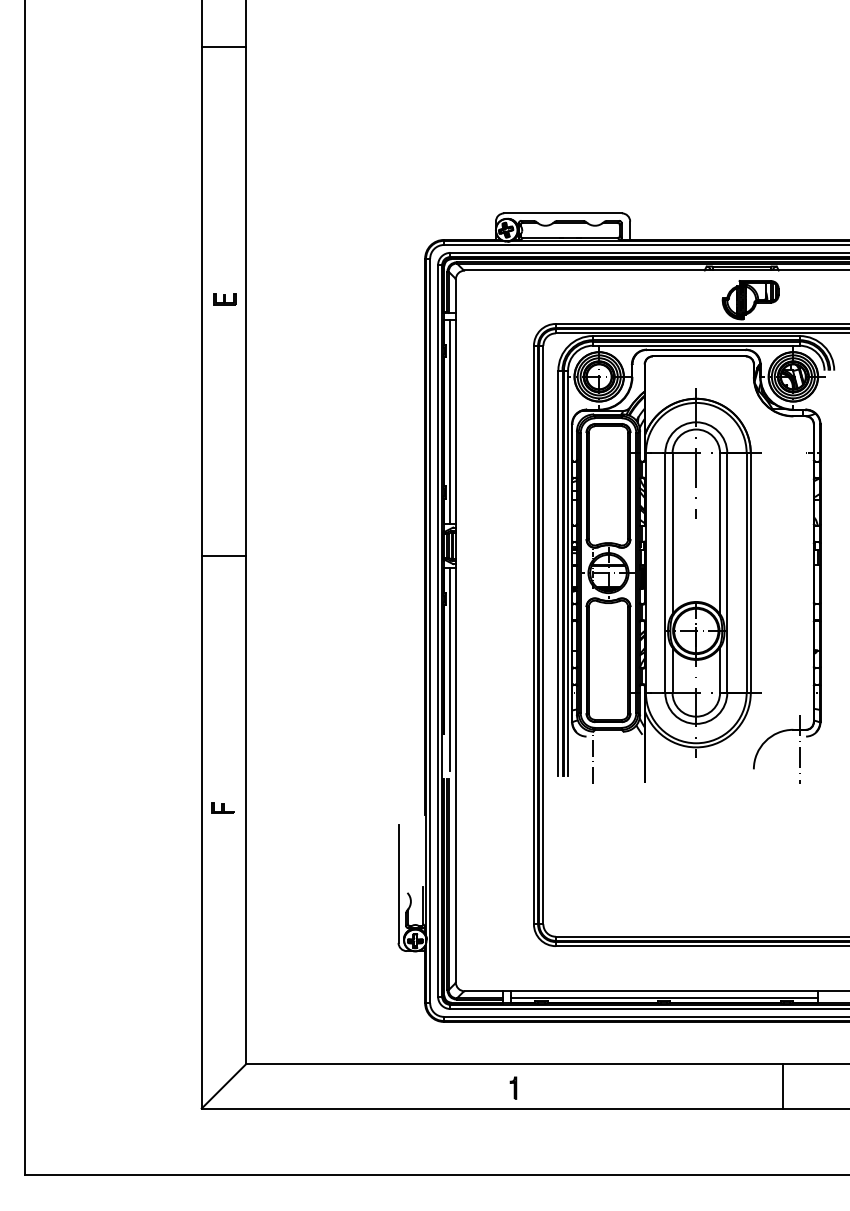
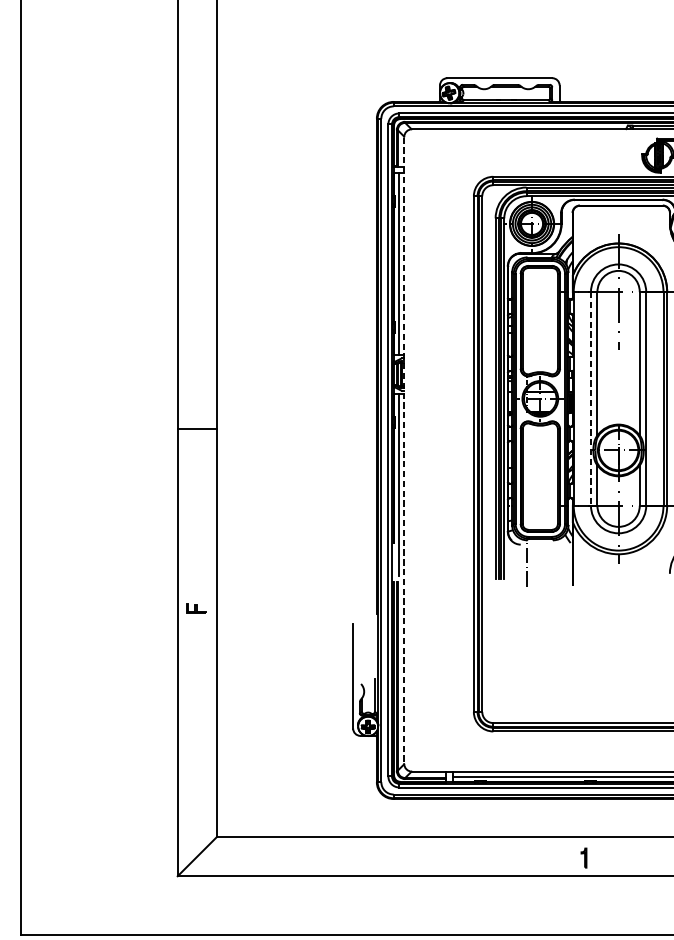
part: (224, 299) -> (197, 154), removed
line: (223, 555) -> (197, 428), moved
line: (665, 573) -> (591, 399), solid -> dashed
line: (455, 630) -> (403, 450), solid -> dashed
part: (513, 1087) -> (584, 857), moved

